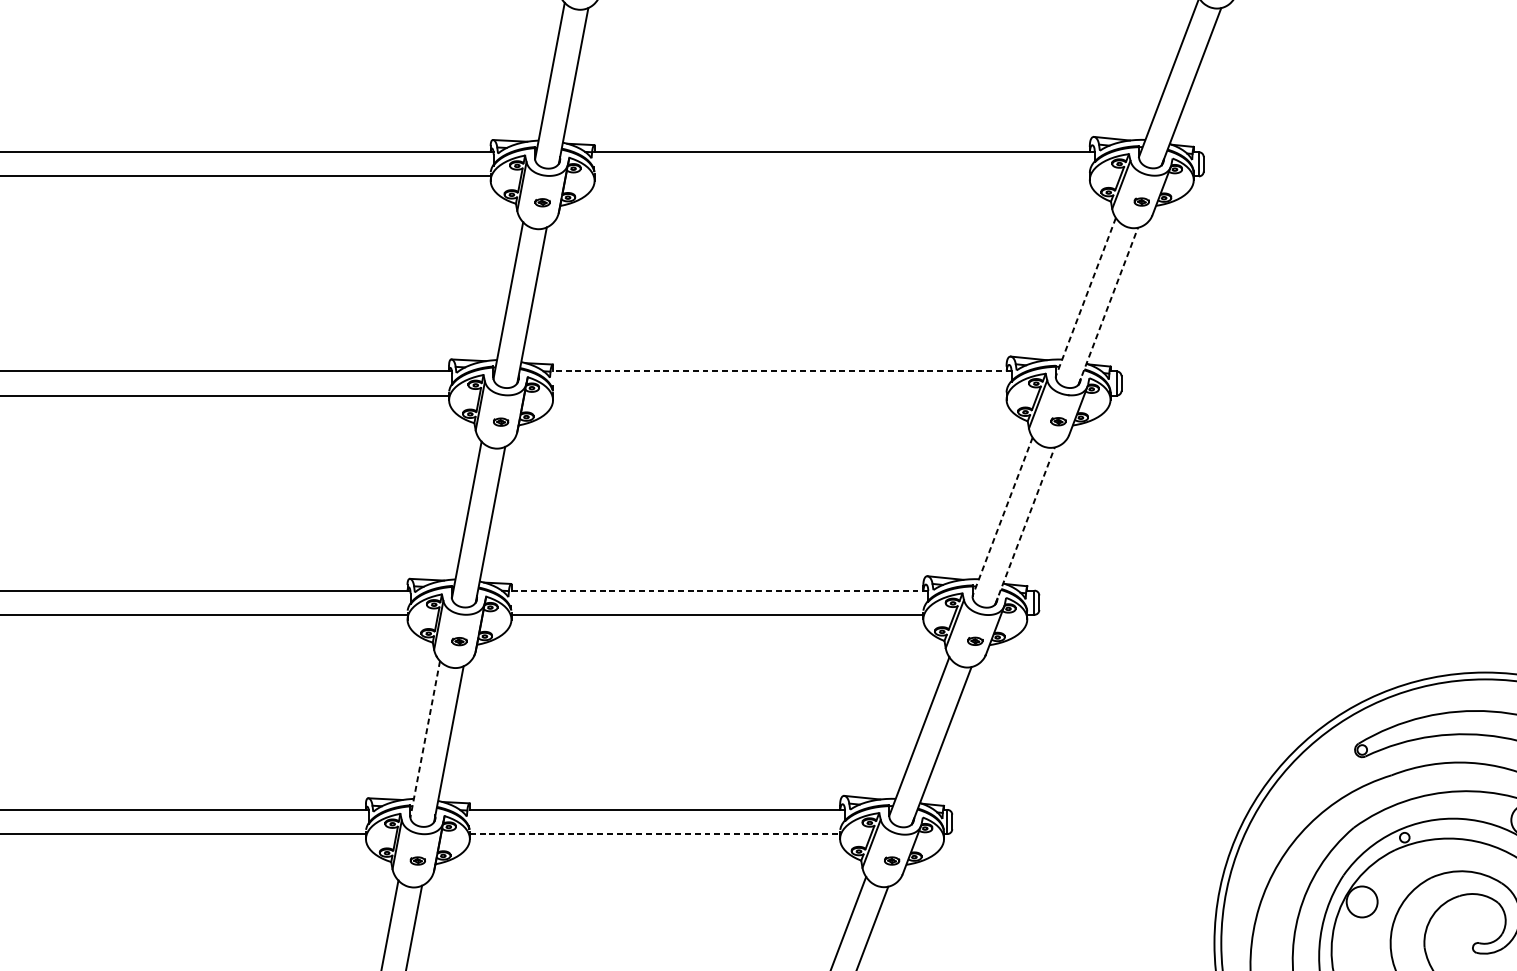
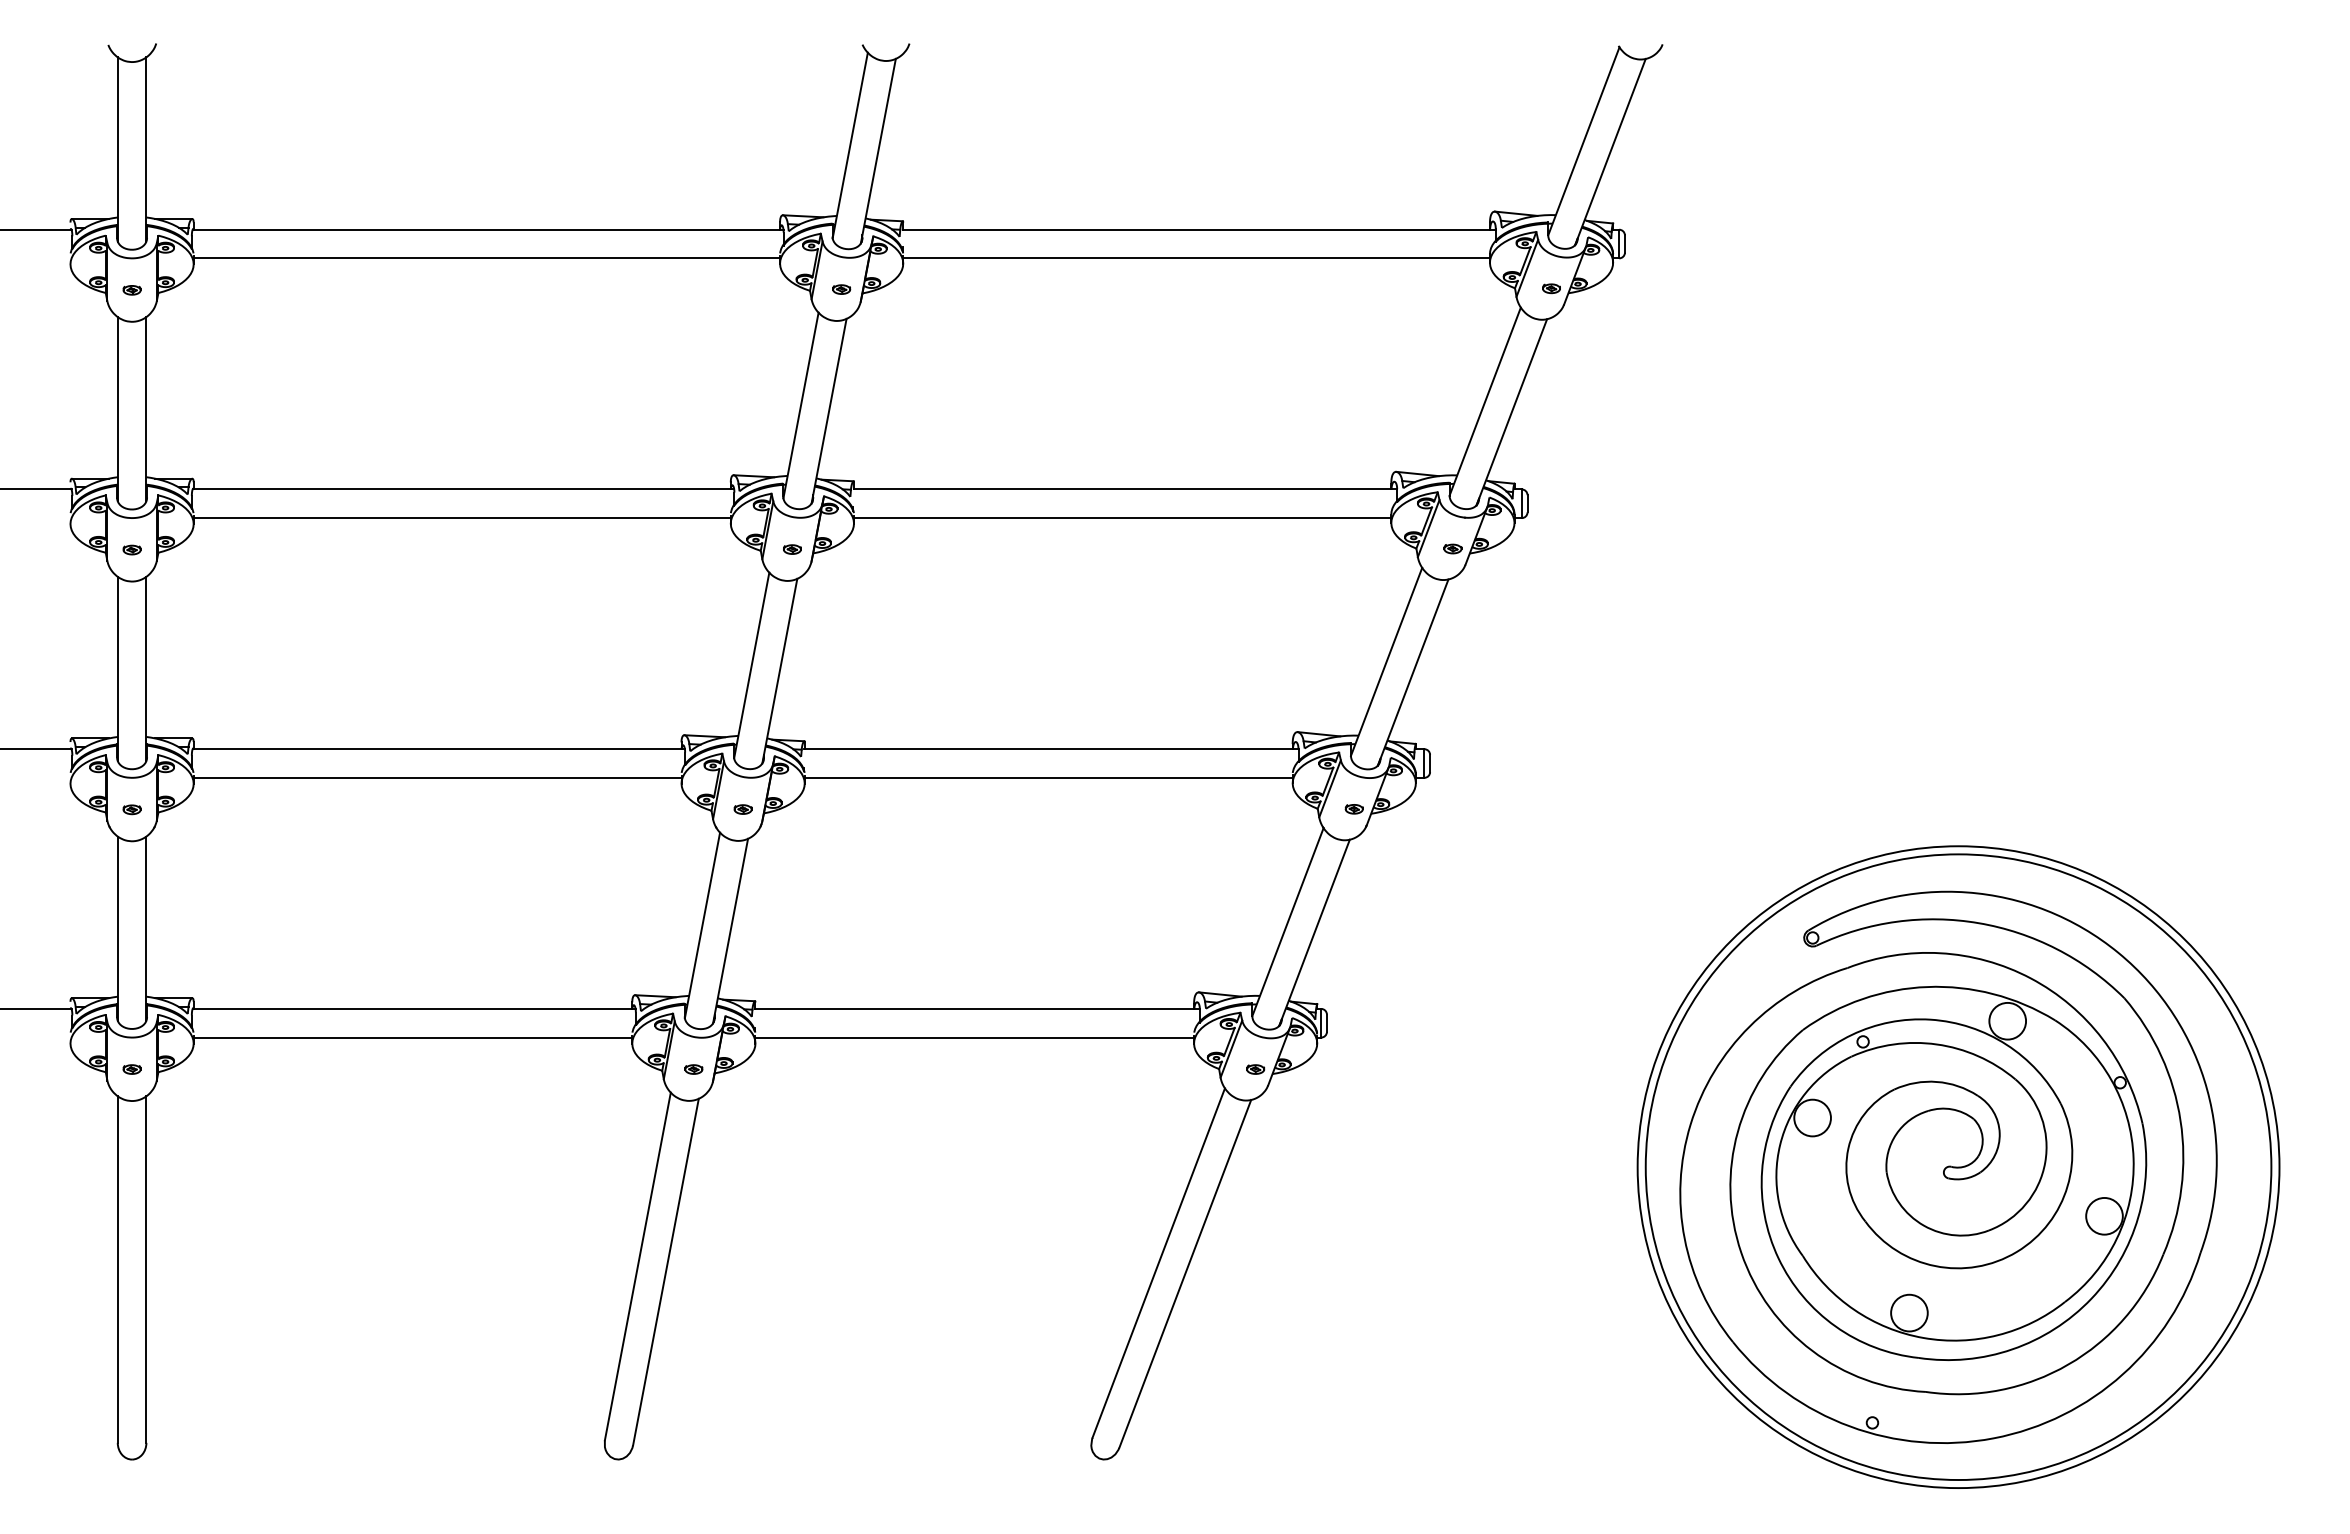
line: (842, 176) -> (1196, 258), added
line: (1086, 297) -> (1485, 401), dashed -> solid
line: (1108, 306) -> (1511, 412), dashed -> solid
line: (782, 371) -> (1125, 489), dashed -> solid
line: (779, 395) -> (1122, 518), added
line: (1002, 516) -> (1386, 661), dashed -> solid
line: (1025, 525) -> (1413, 672), dashed -> solid
line: (718, 590) -> (1050, 749), dashed -> solid
line: (425, 739) -> (702, 925), dashed -> solid
line: (655, 833) -> (975, 1037), dashed -> solid

